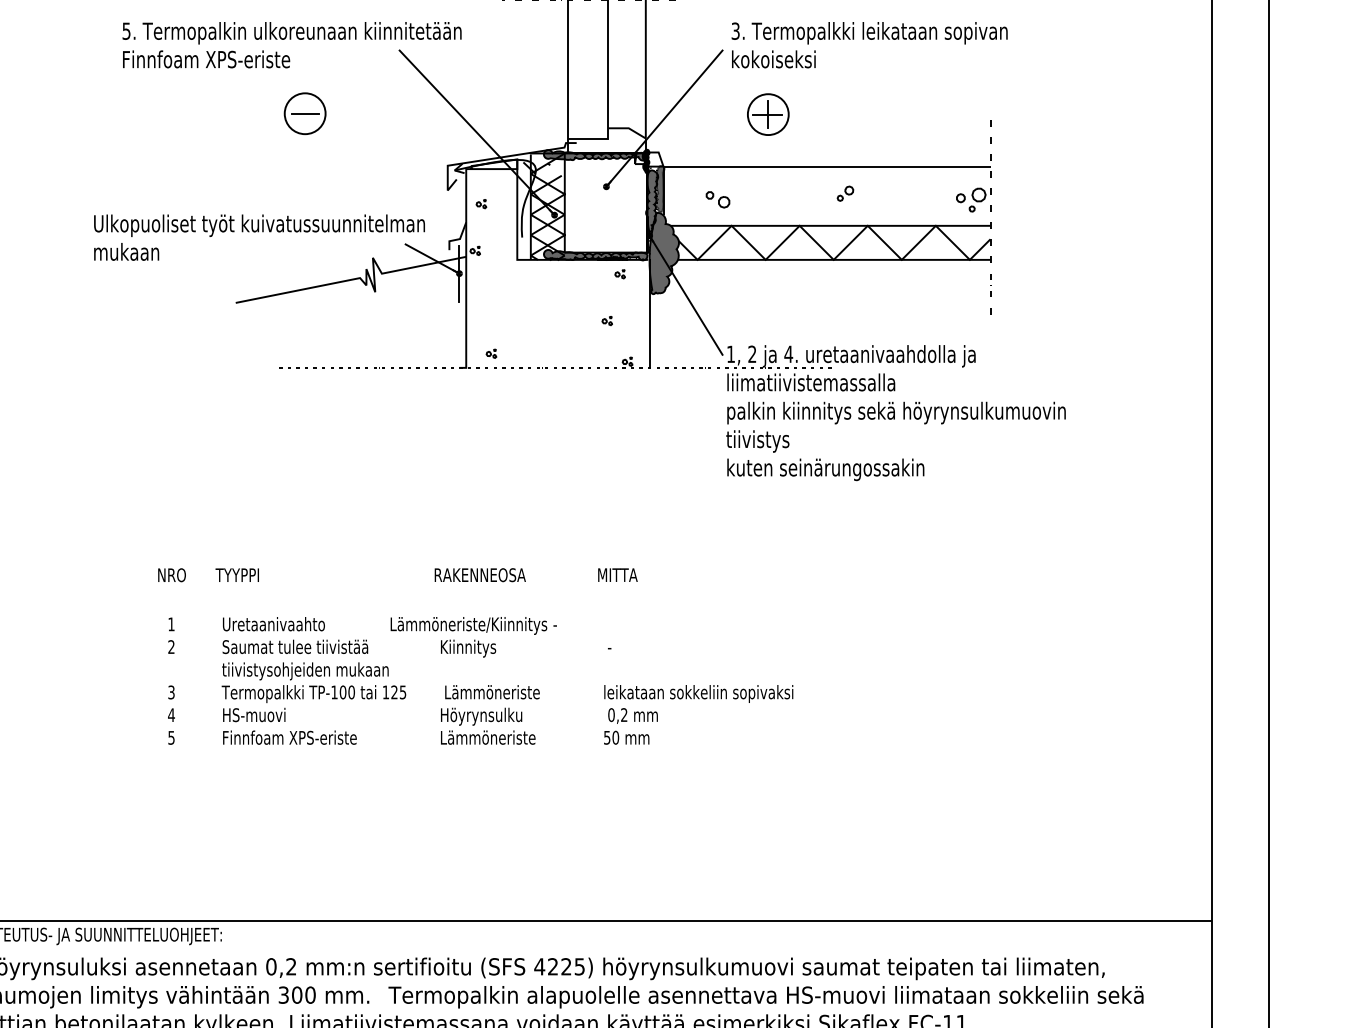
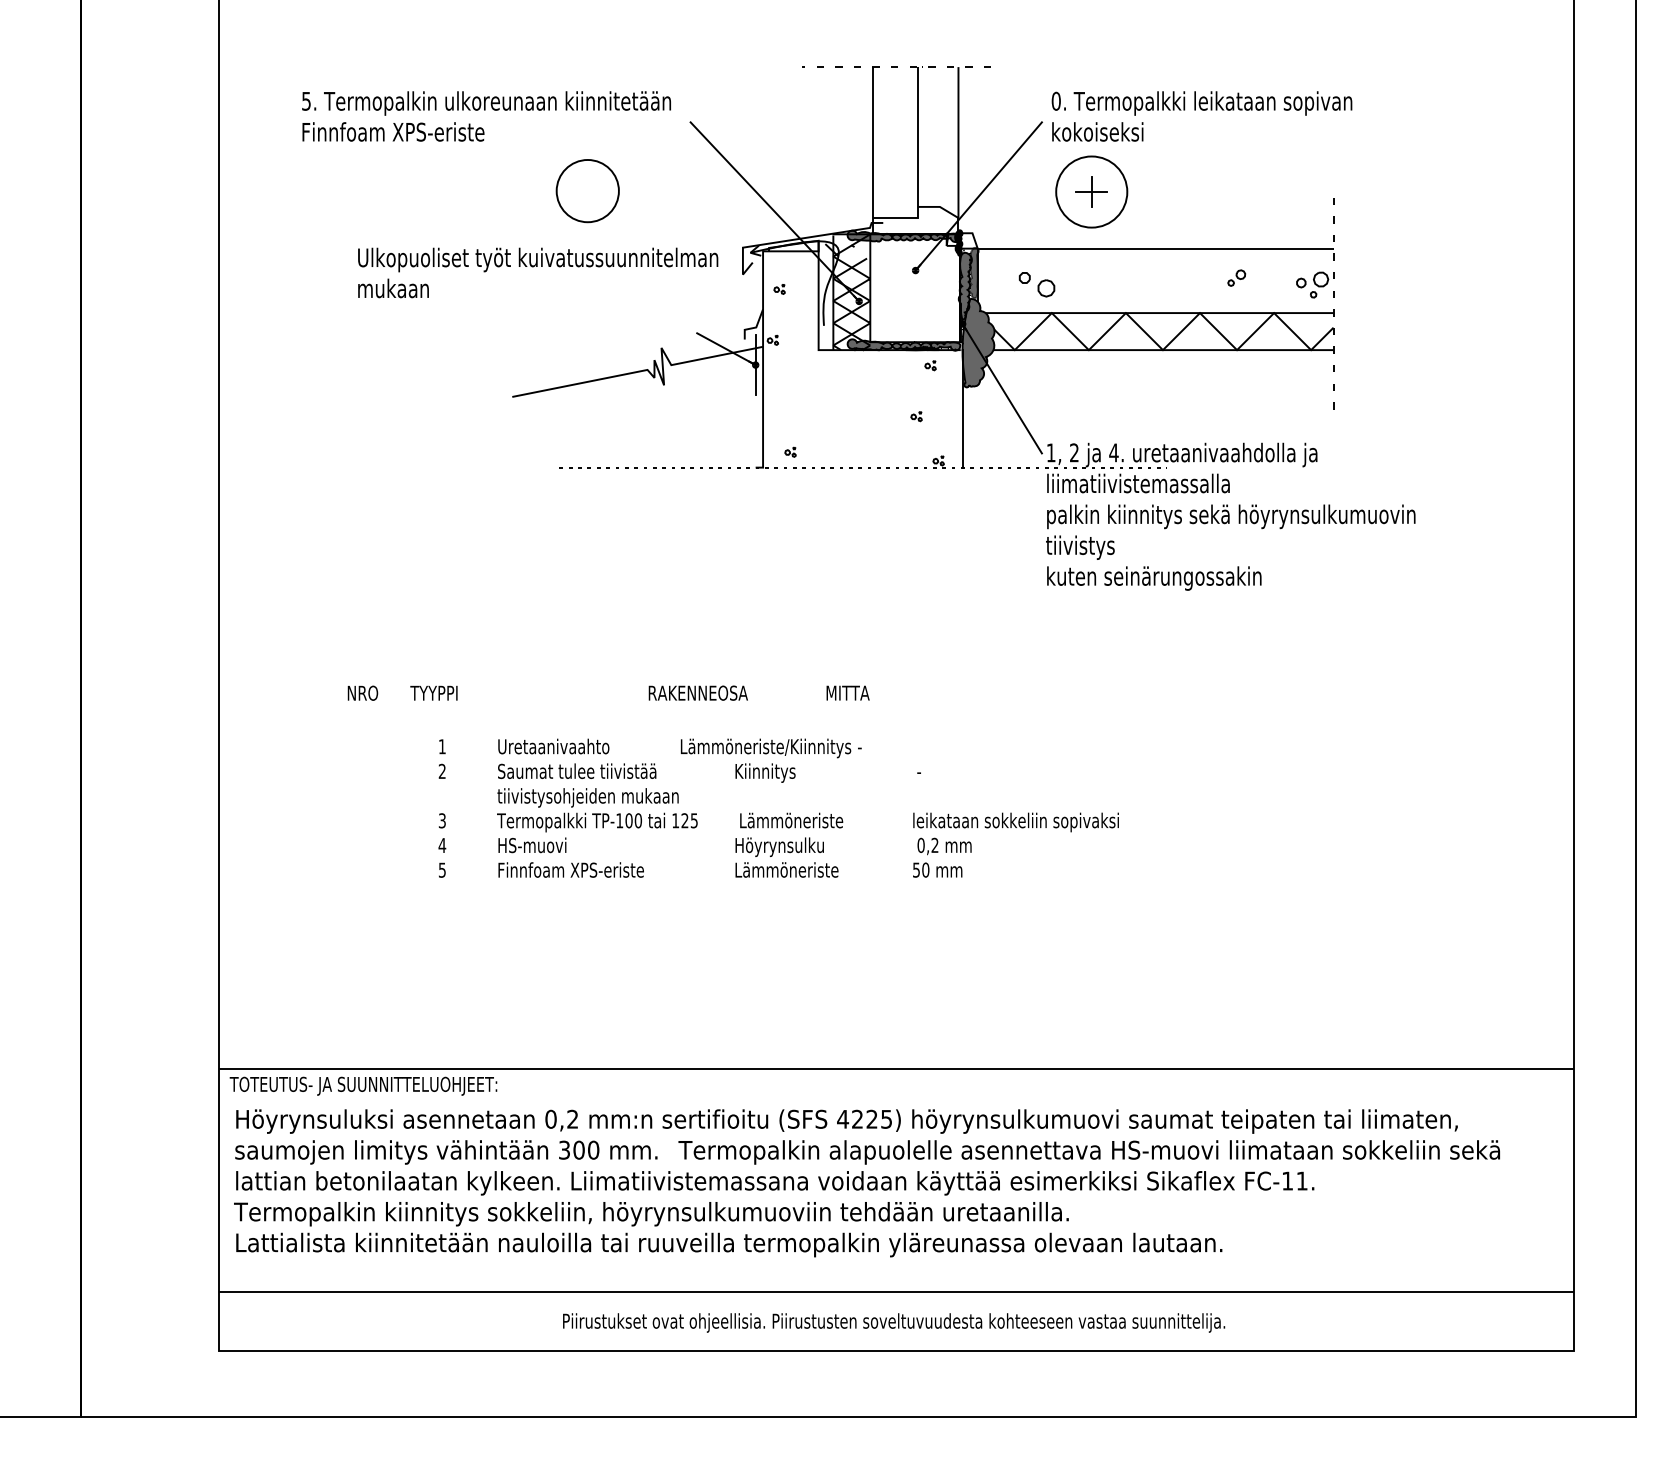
text: (734, 30) -> (1055, 100), 3. -> 0.
text: (292, 45) -> (486, 116), moved
circle: (304, 113) -> (587, 190), size x1.4
line: (304, 114) -> (587, 191), removed
circle: (768, 114) -> (1091, 191), size x1.6
part: (845, 193) -> (1236, 277), moved
part: (717, 199) -> (1036, 284), size x1.4
text: (259, 237) -> (538, 272), moved
text: (397, 574) -> (608, 692), moved

